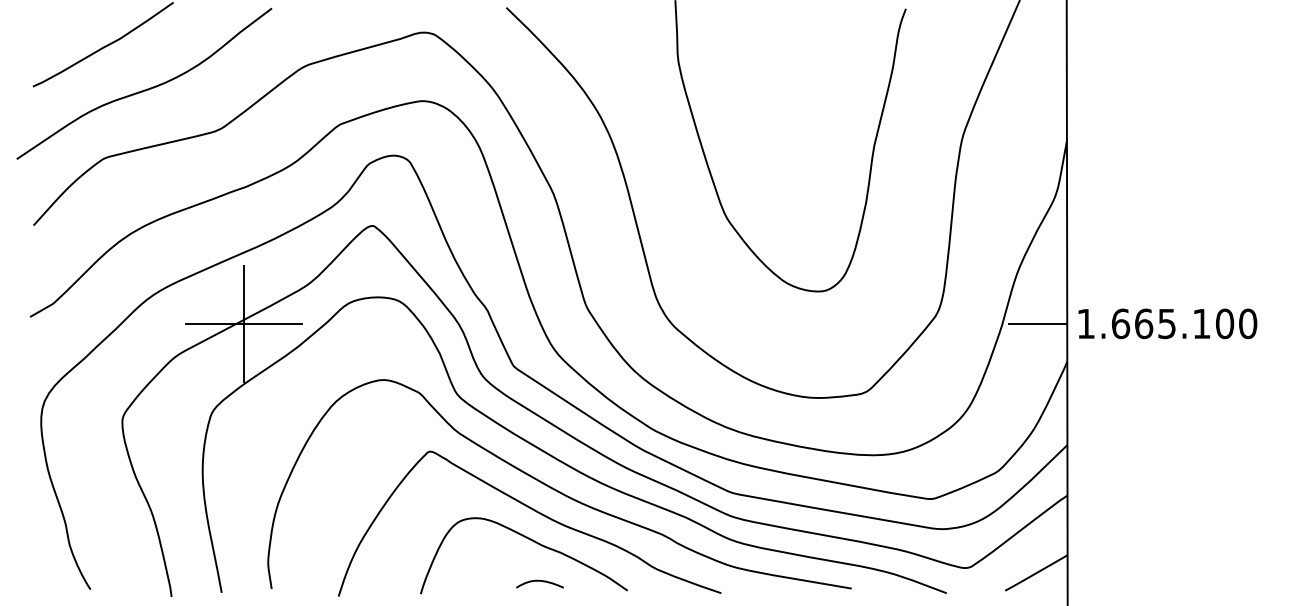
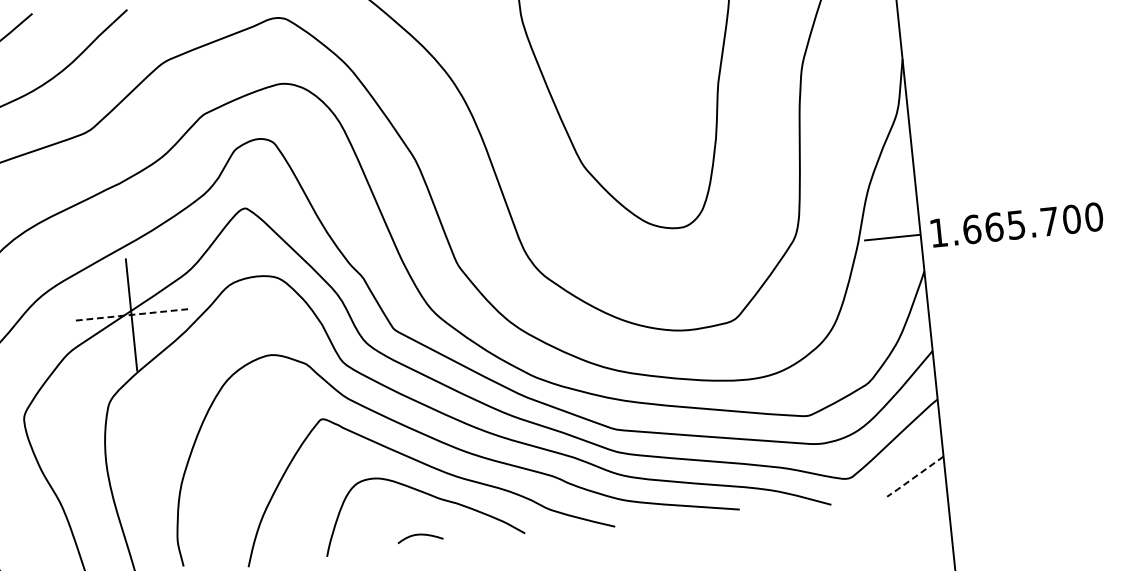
line: (244, 323) -> (131, 314), solid -> dashed
text: (1201, 323) -> (1049, 221), 1.665.100 -> 1.665.700
line: (1035, 573) -> (914, 477), solid -> dashed
curve: (539, 581) -> (419, 535), moved

